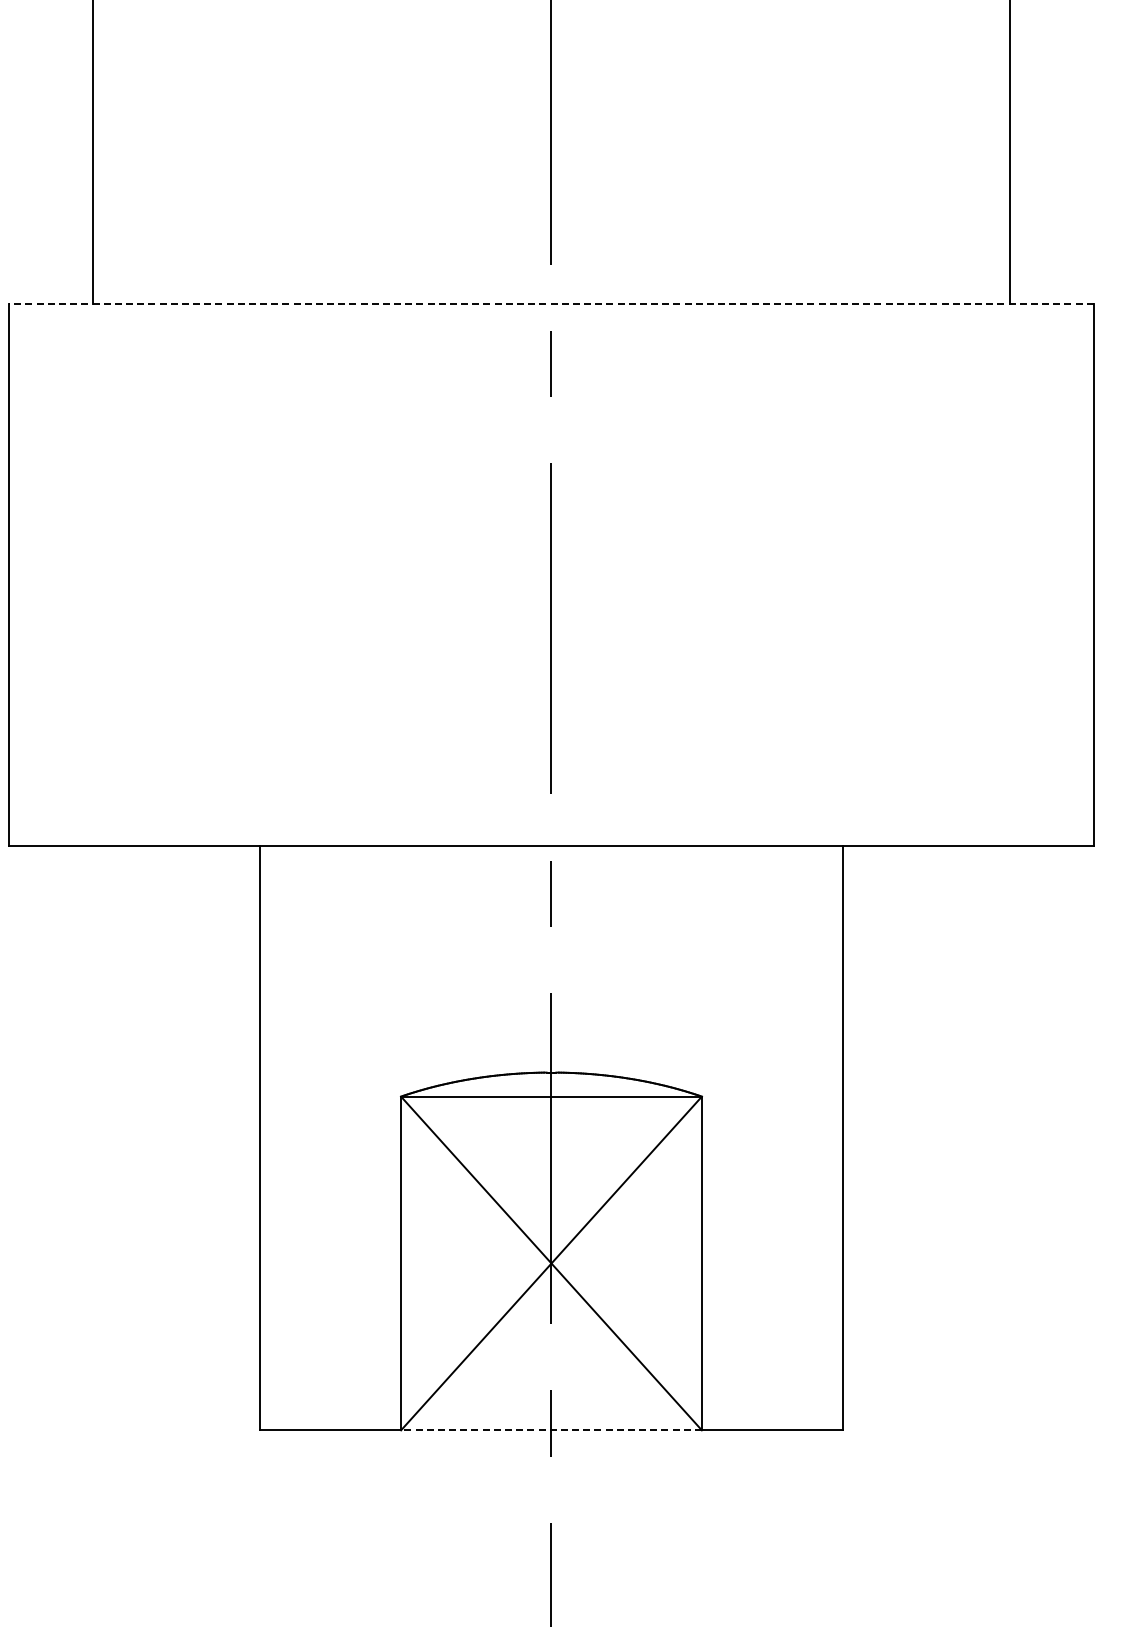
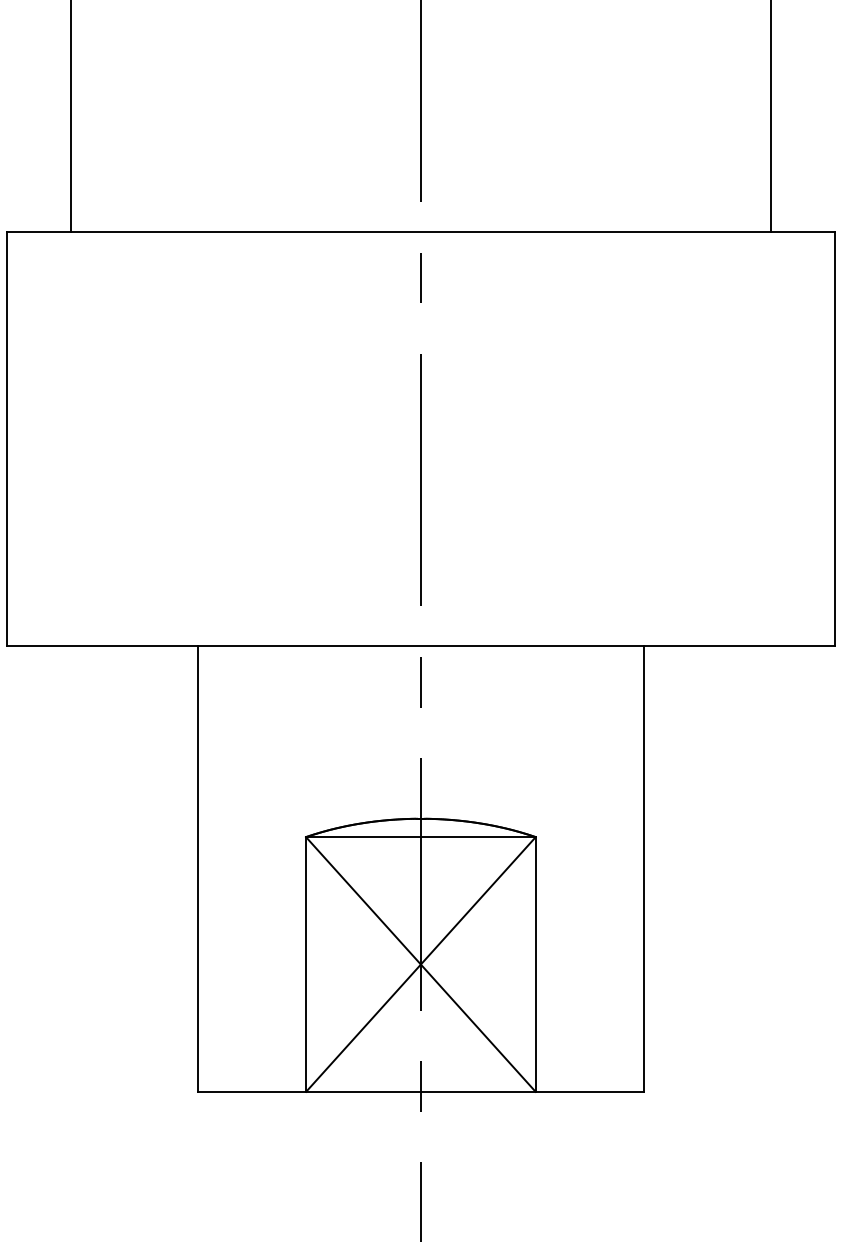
line: (550, 304) -> (420, 232), dashed -> solid
line: (551, 1430) -> (420, 1092), dashed -> solid

